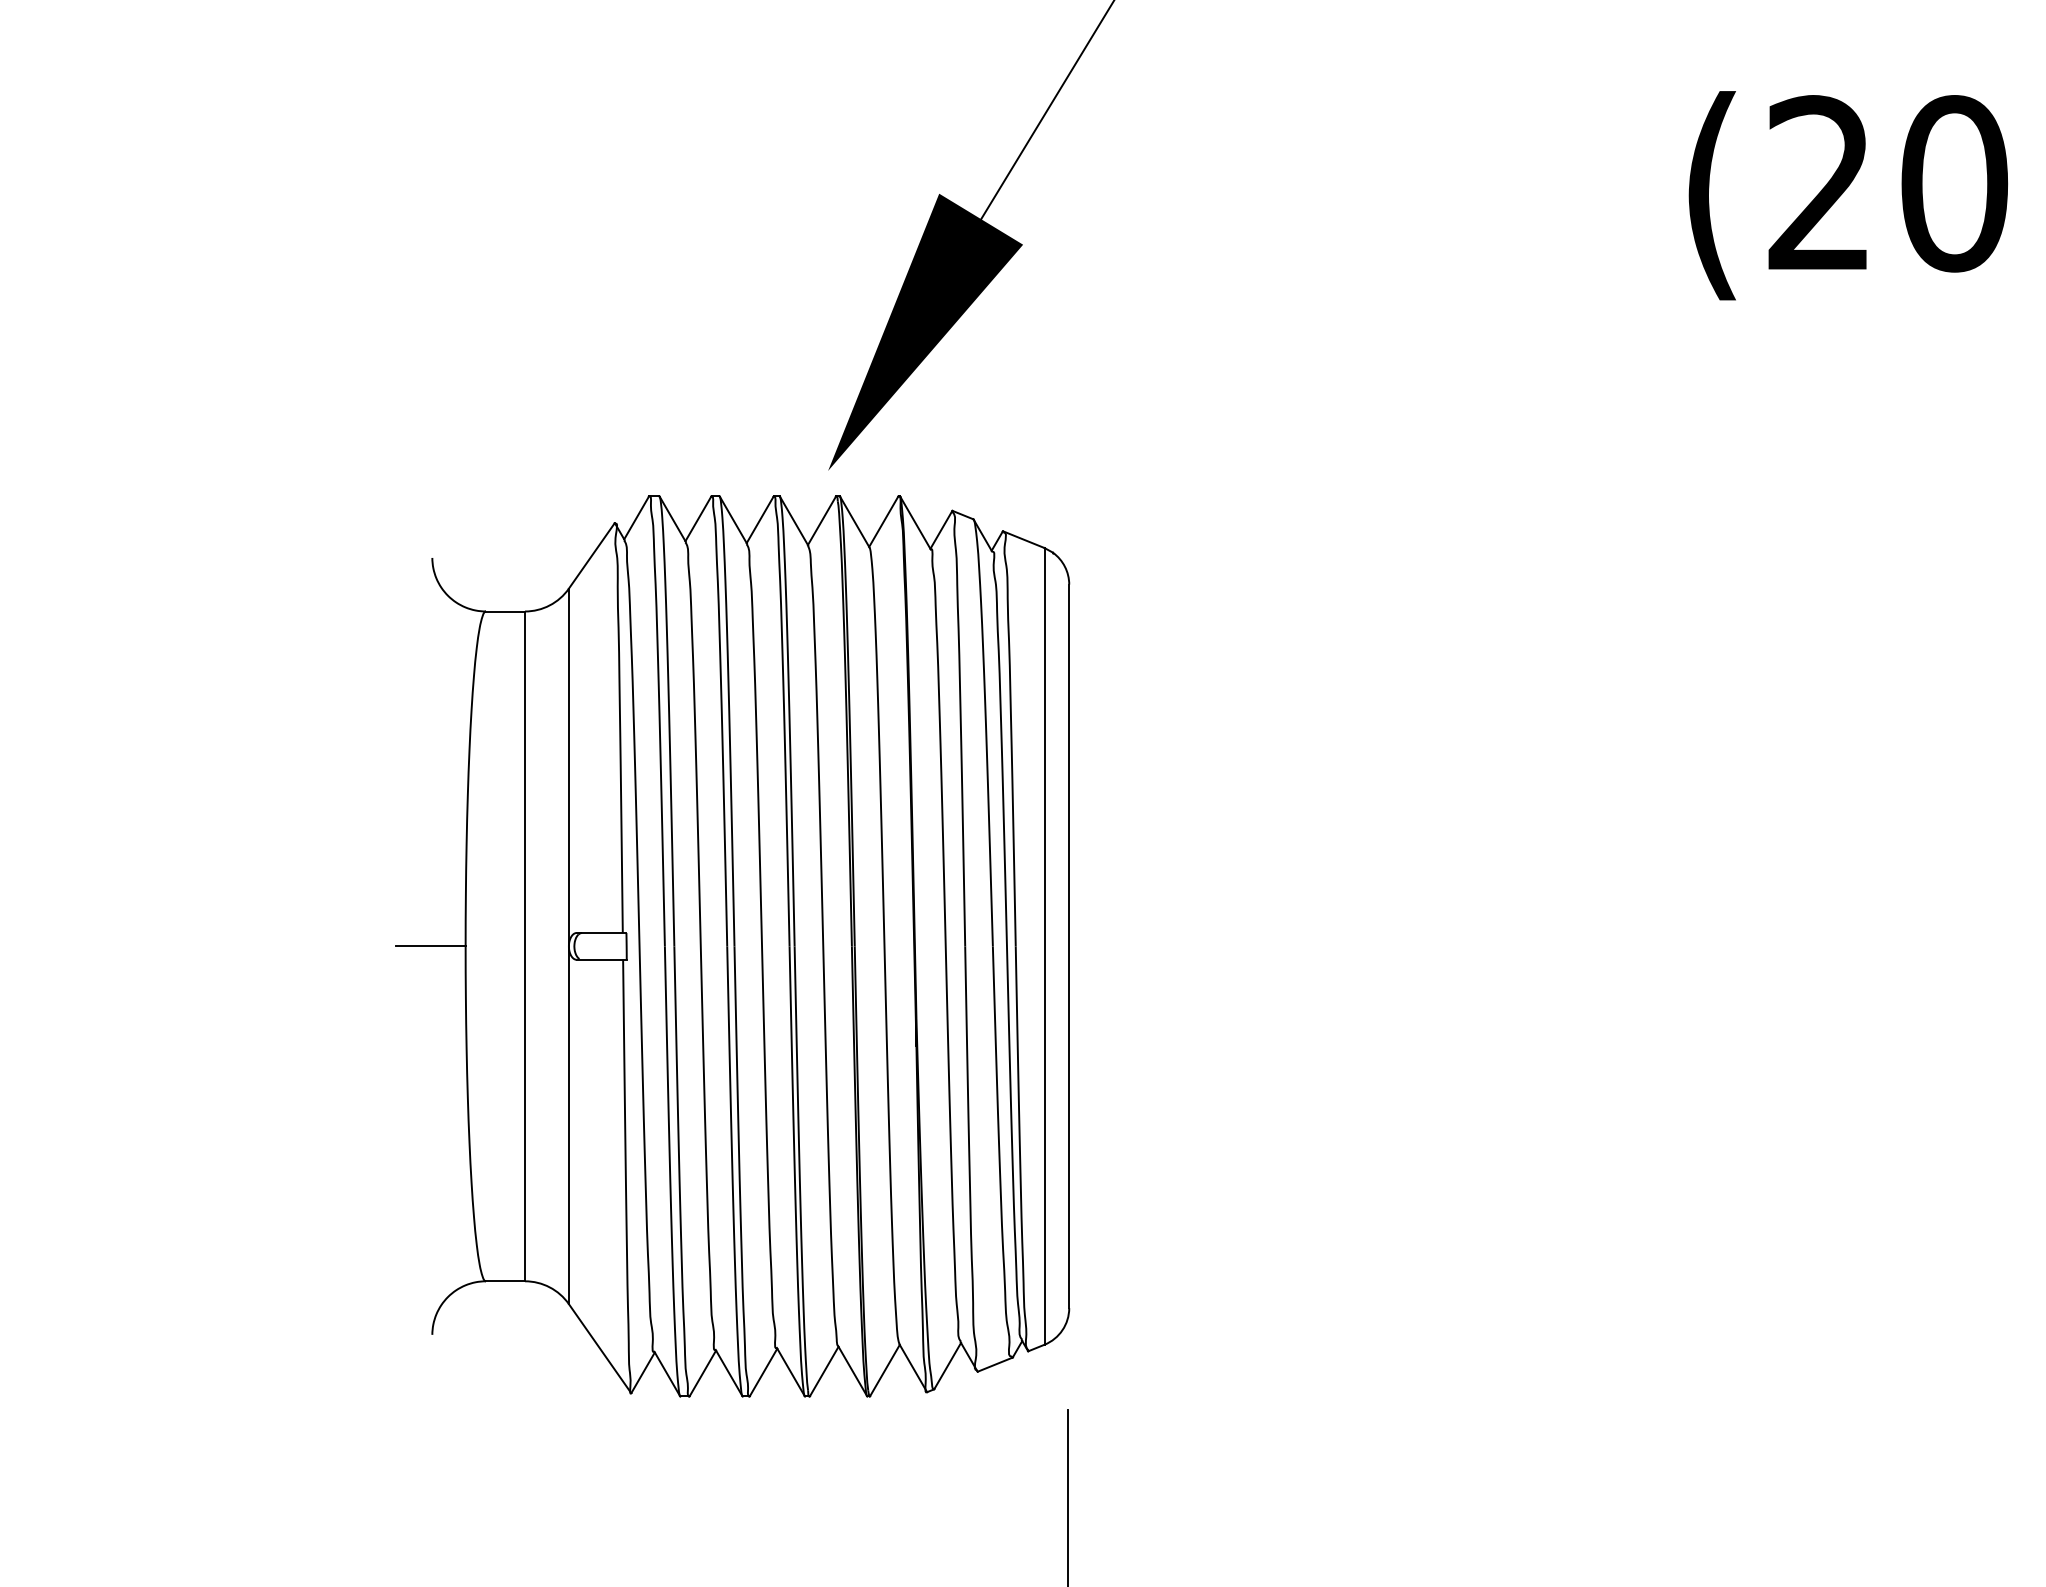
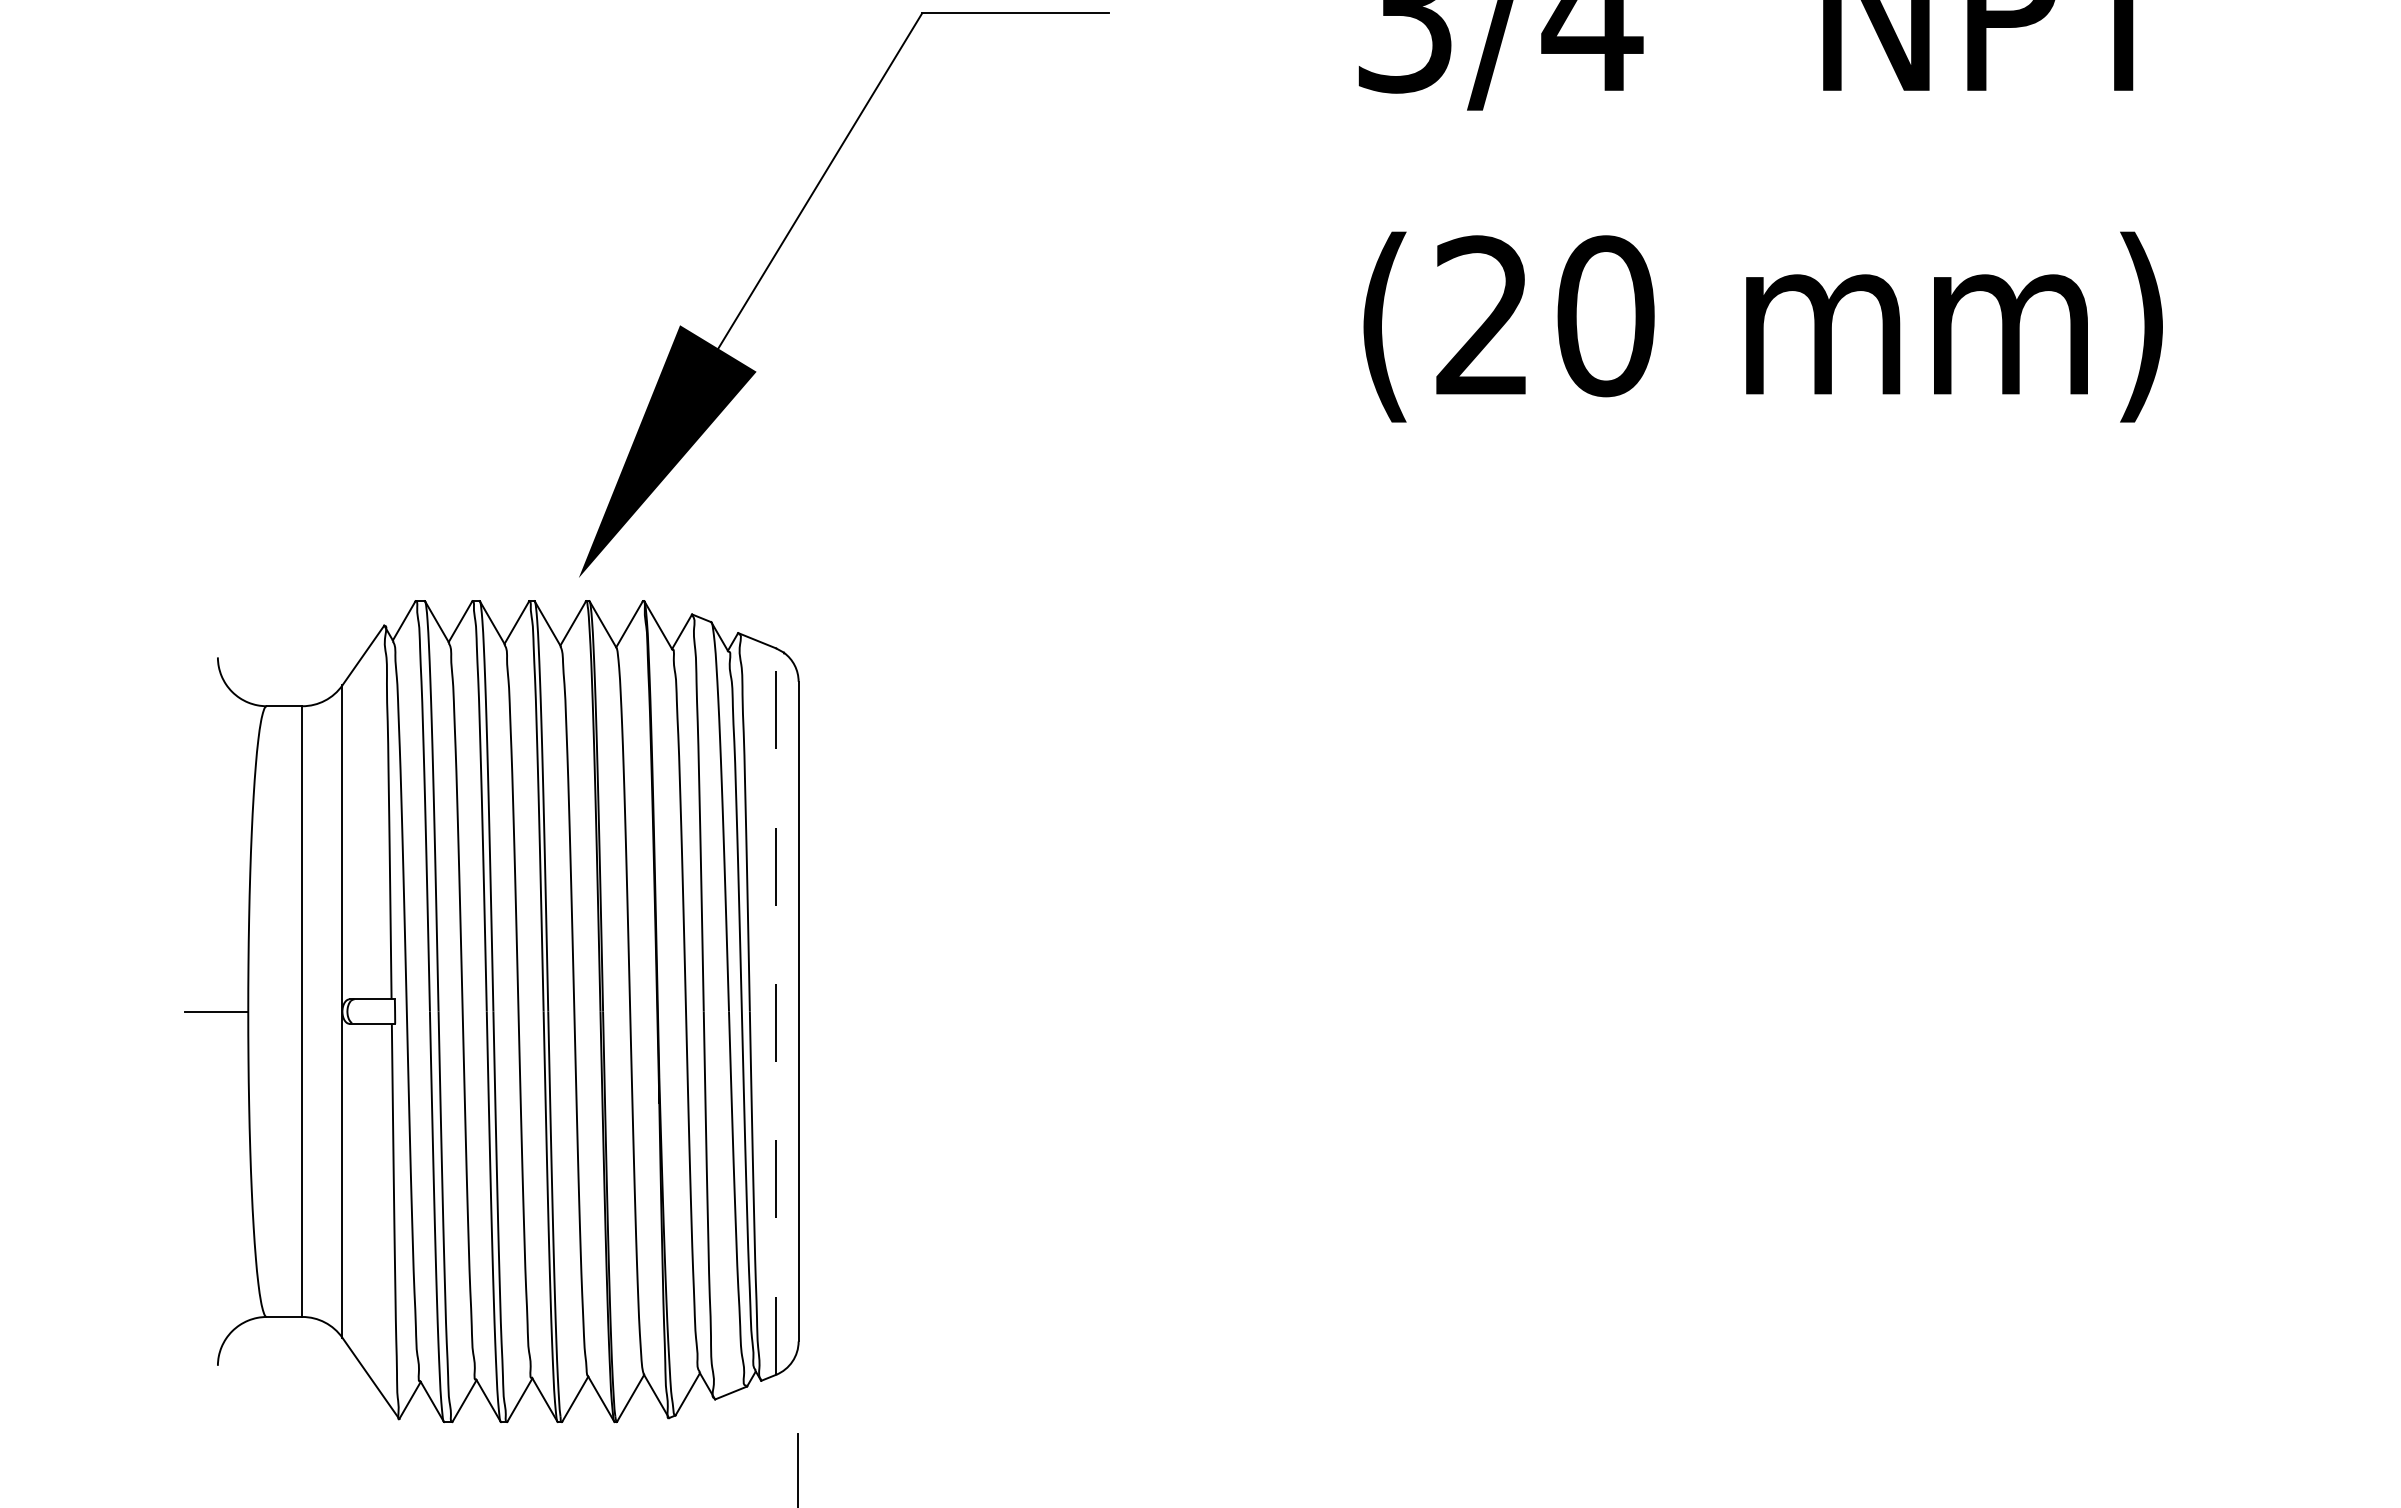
line: (1044, 946) -> (776, 1011), solid -> dashed

